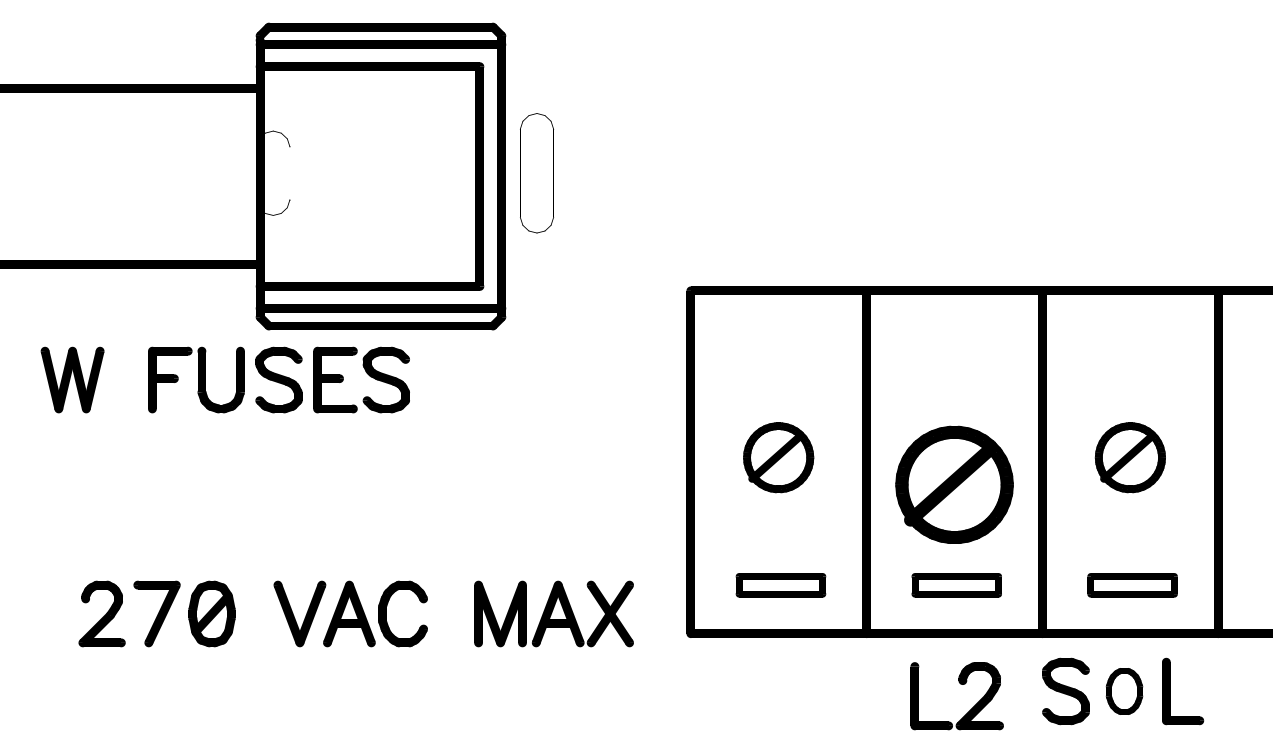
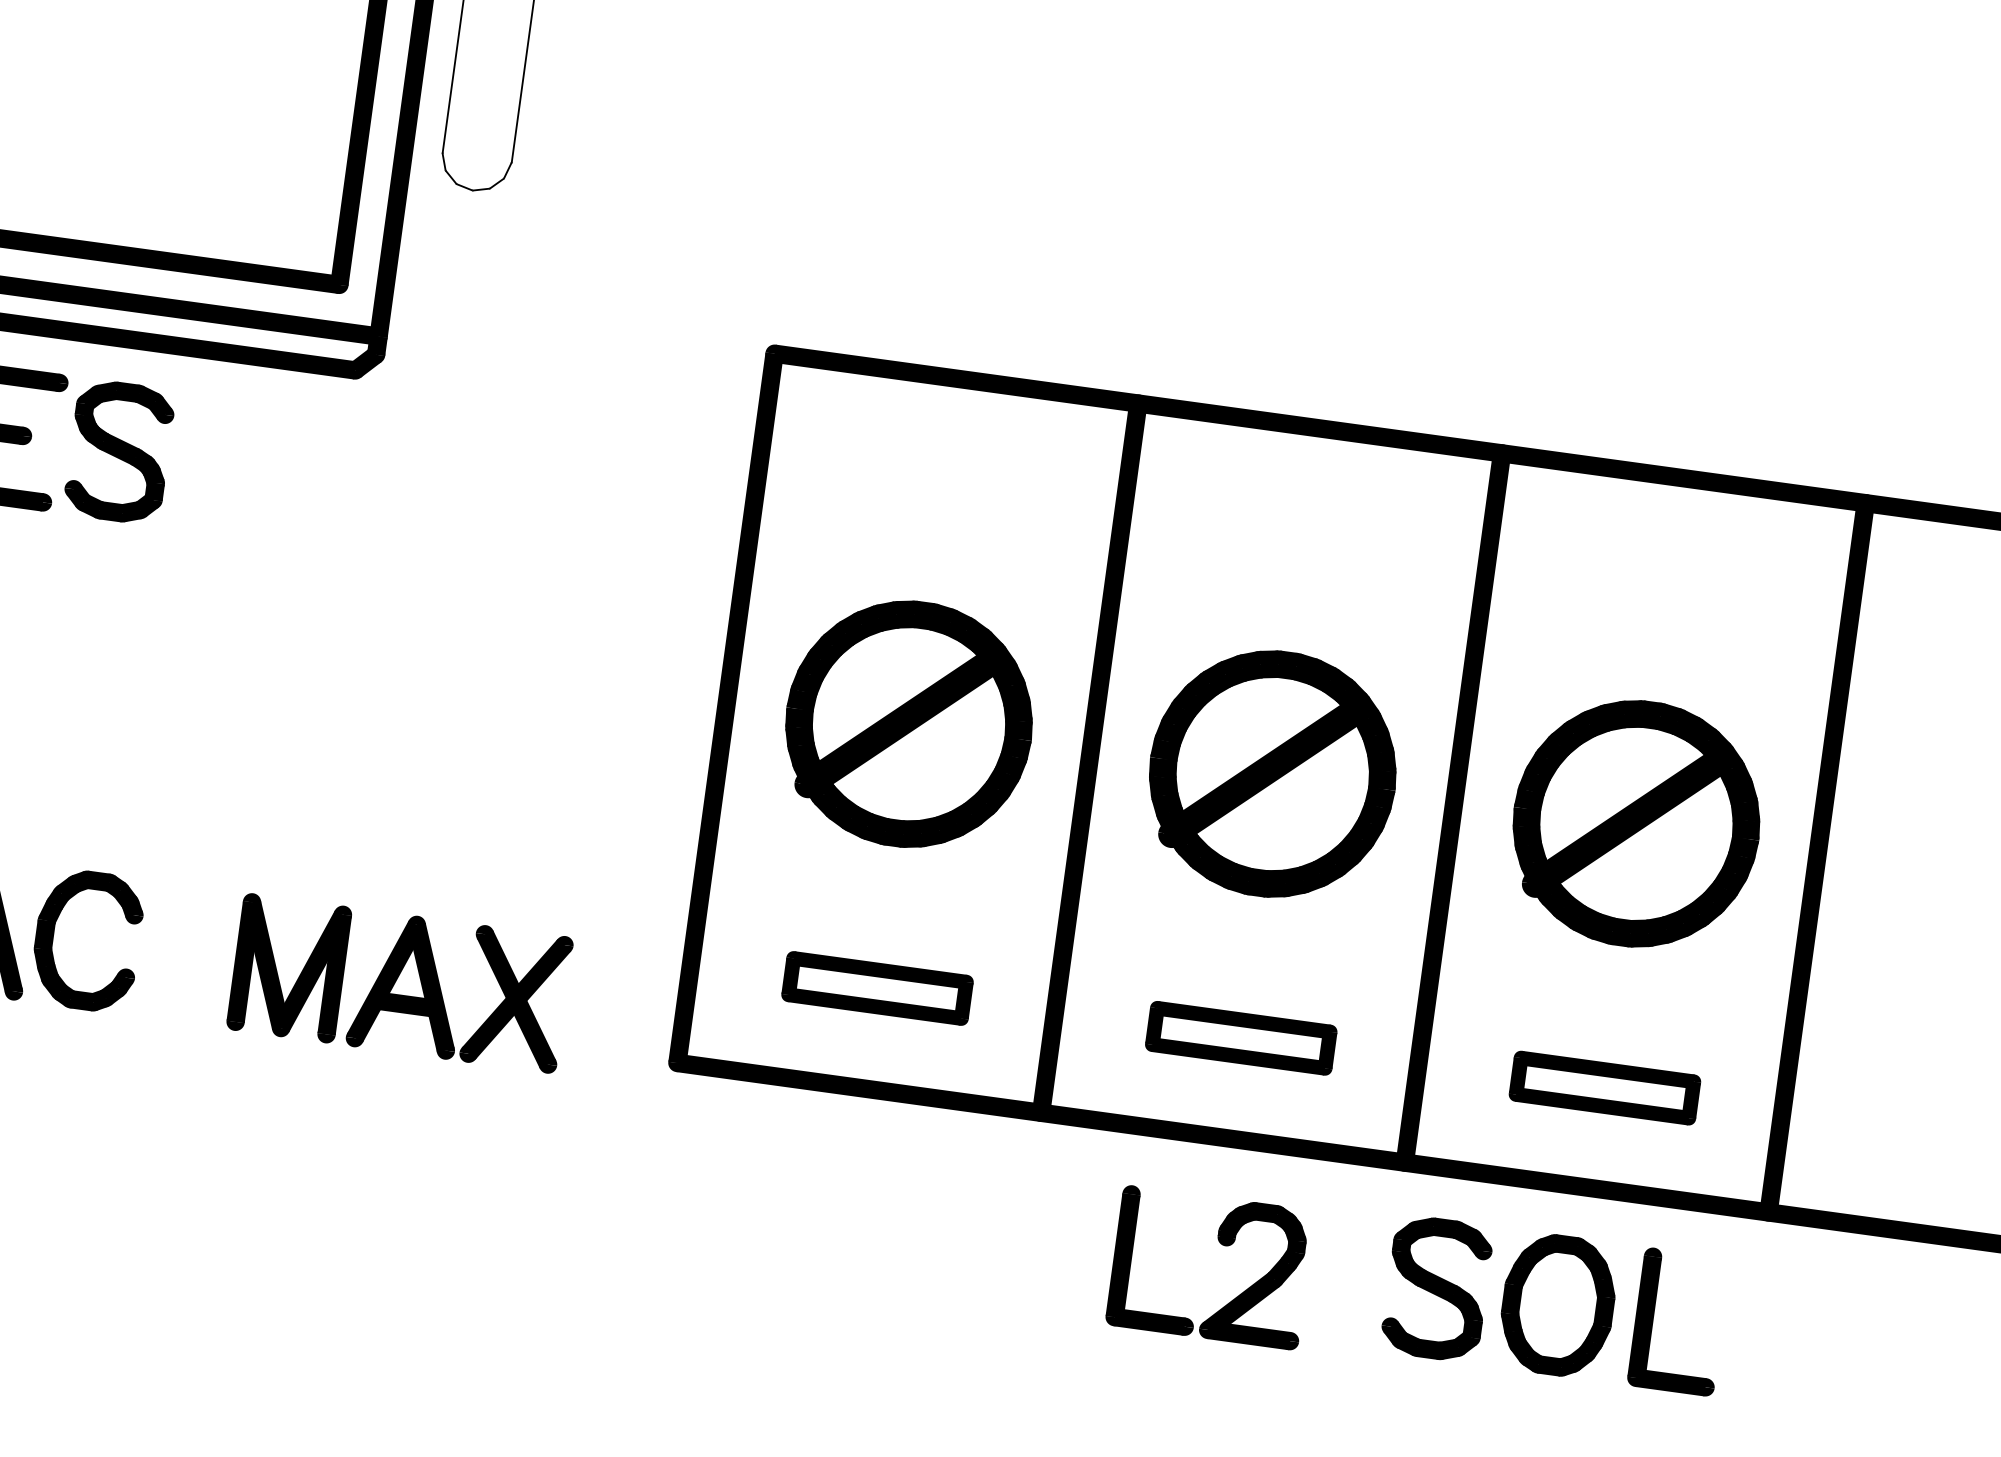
part: (778, 457) -> (908, 723), size x1.67
part: (1130, 457) -> (1636, 823), size x1.67
part: (954, 484) -> (1272, 773), moved
part: (1124, 691) -> (1558, 1305), size x1.43

